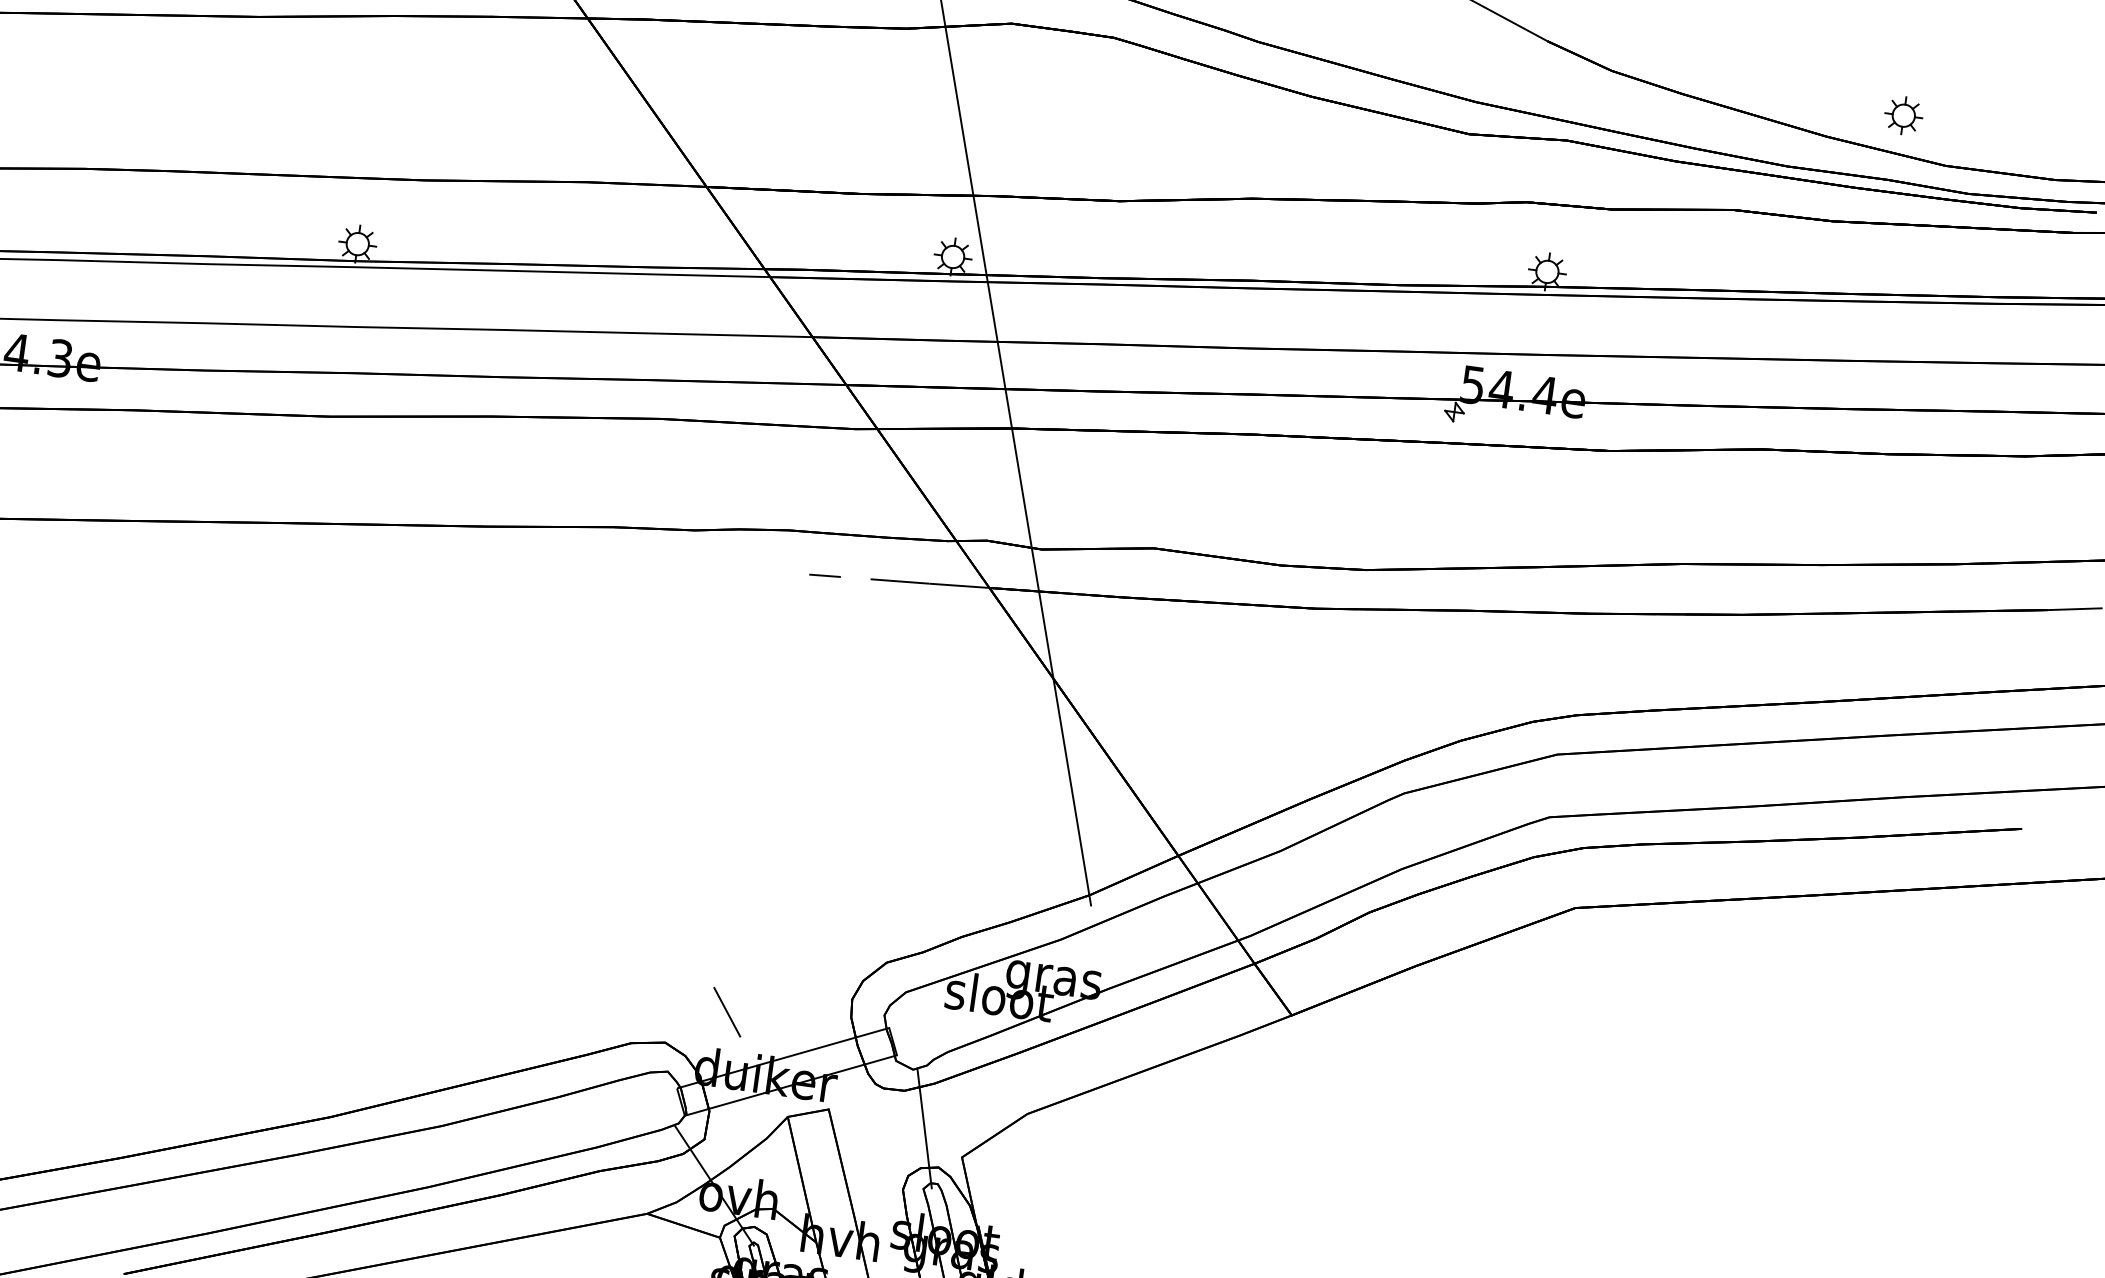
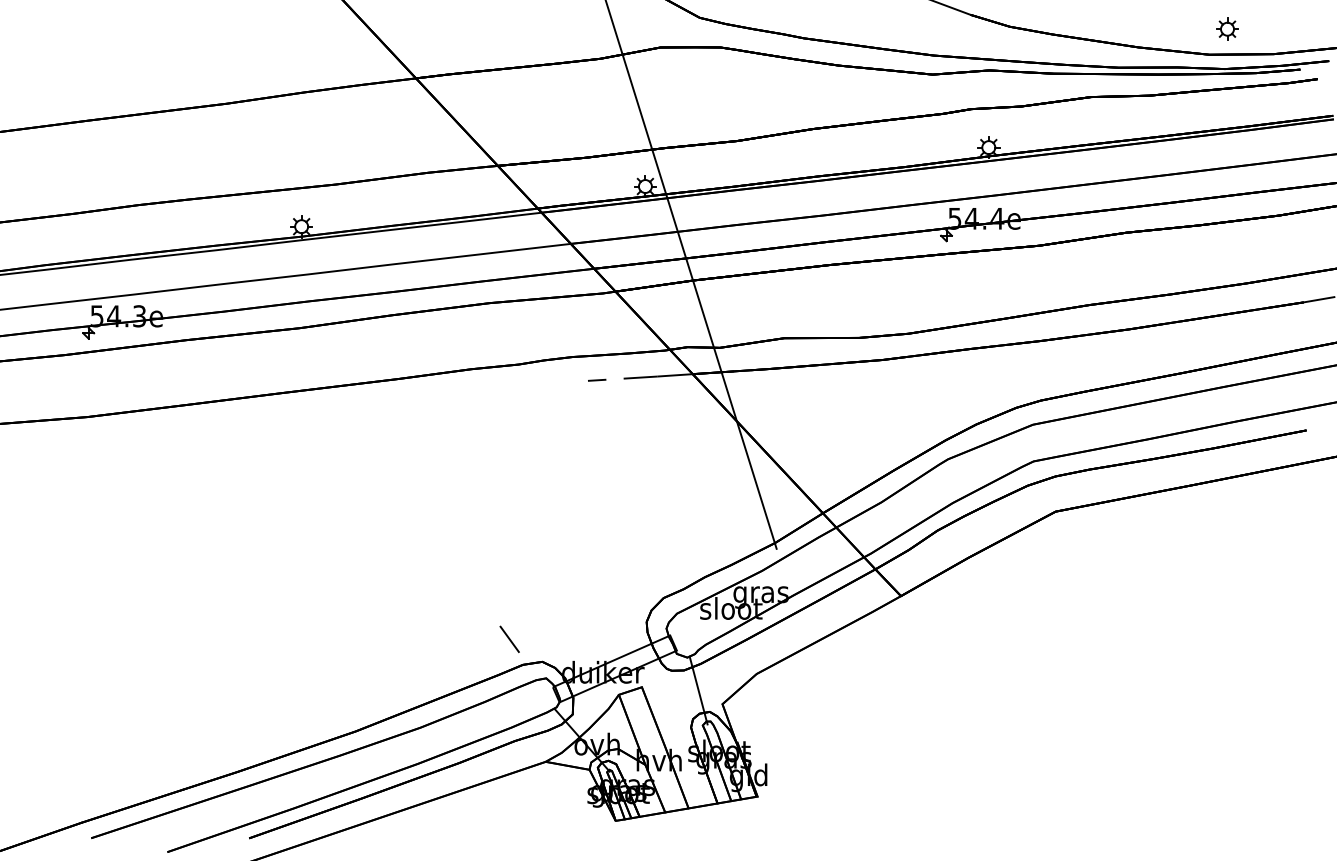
part: (1903, 114) -> (1227, 28), moved
line: (727, 1010) -> (509, 638), moved

